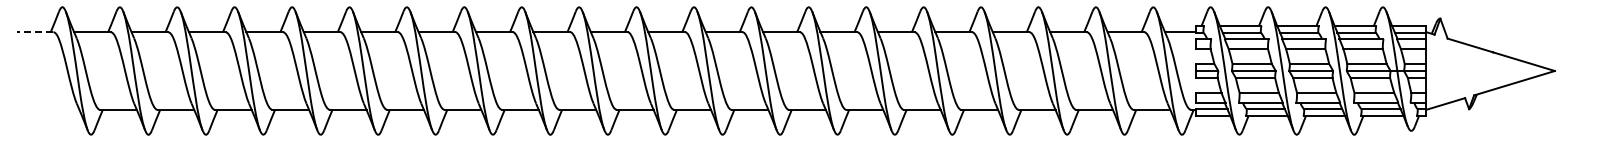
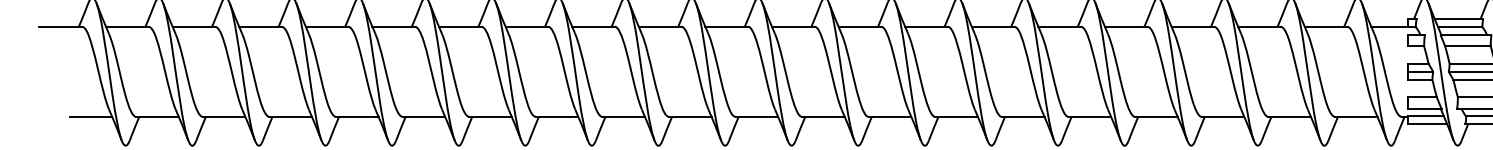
line: (34, 32) -> (60, 27), dashed -> solid
line: (60, 109) -> (90, 116), added

